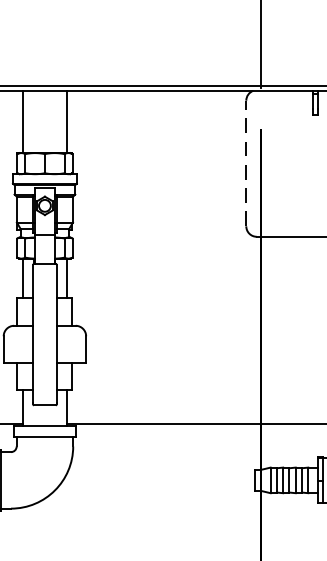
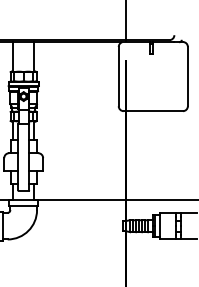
line: (245, 163) -> (118, 76), dashed -> solid

